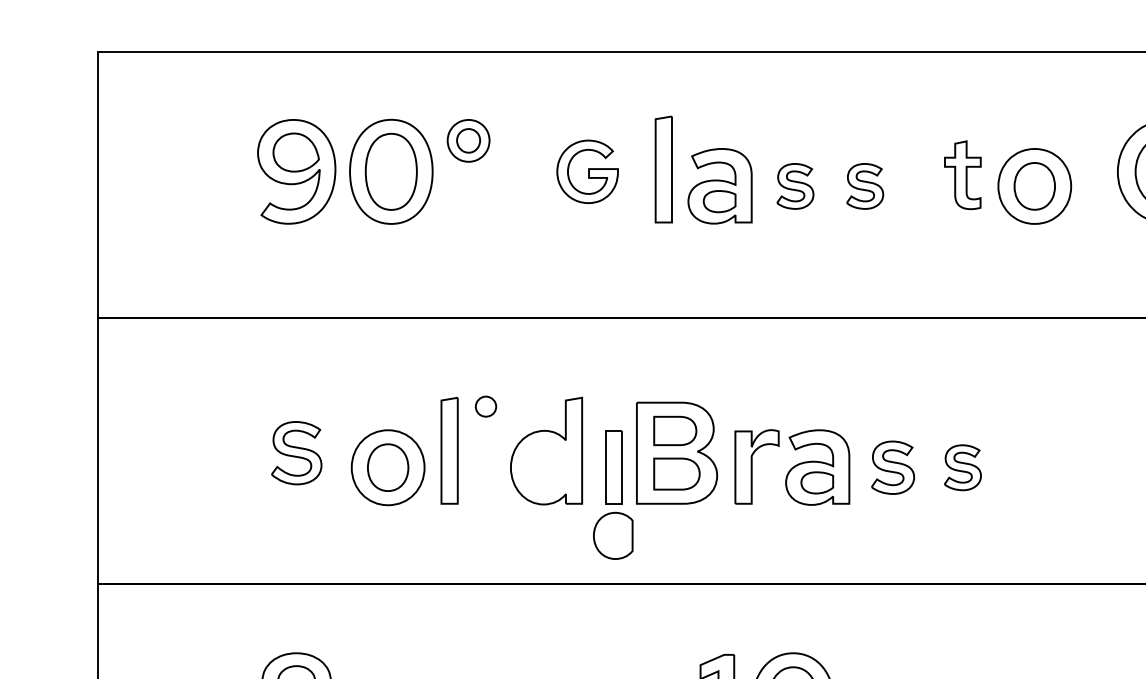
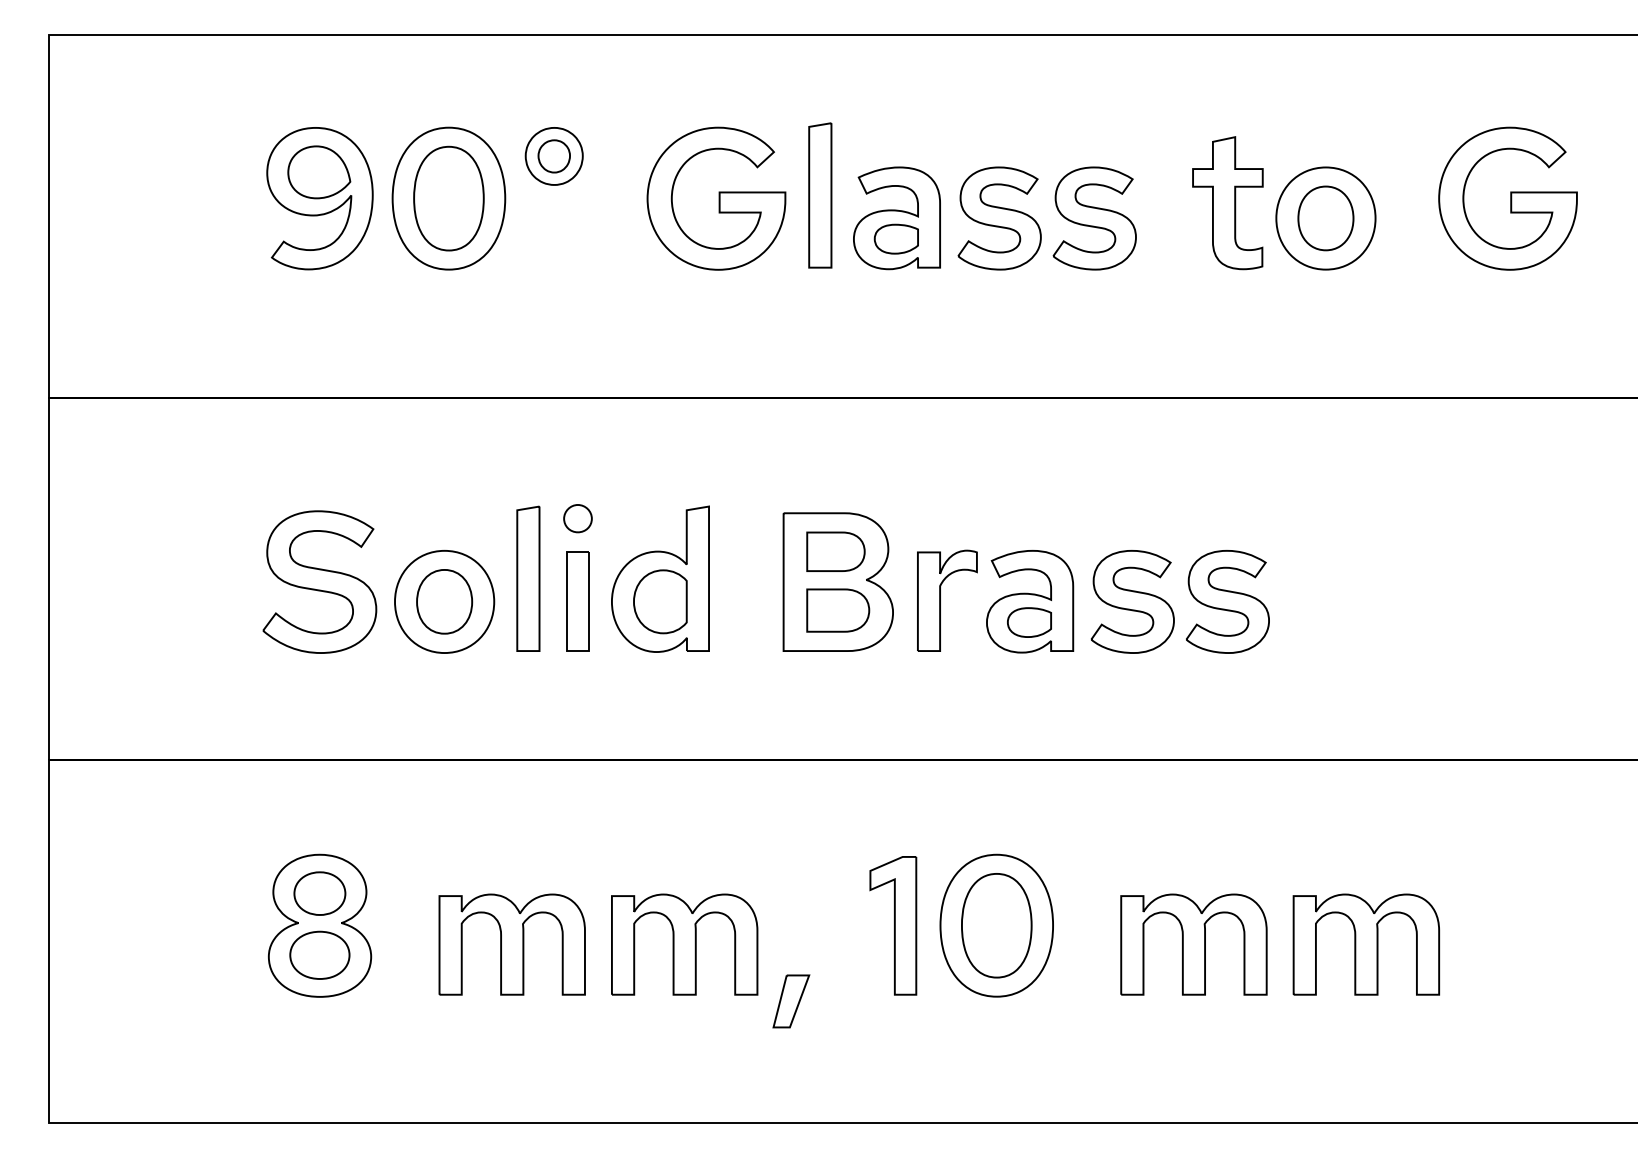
part: (587, 171) -> (716, 198), size x1.67
part: (962, 175) -> (1227, 203), size x1.43
part: (795, 186) -> (999, 218), size x1.67
part: (864, 186) -> (1094, 218), size x1.67
part: (296, 452) -> (319, 581), size x1.67
part: (613, 467) -> (577, 601), moved
part: (892, 467) -> (1132, 601), size x1.43
part: (962, 467) -> (1227, 601), size x1.67
part: (613, 535) -> (660, 601), moved

